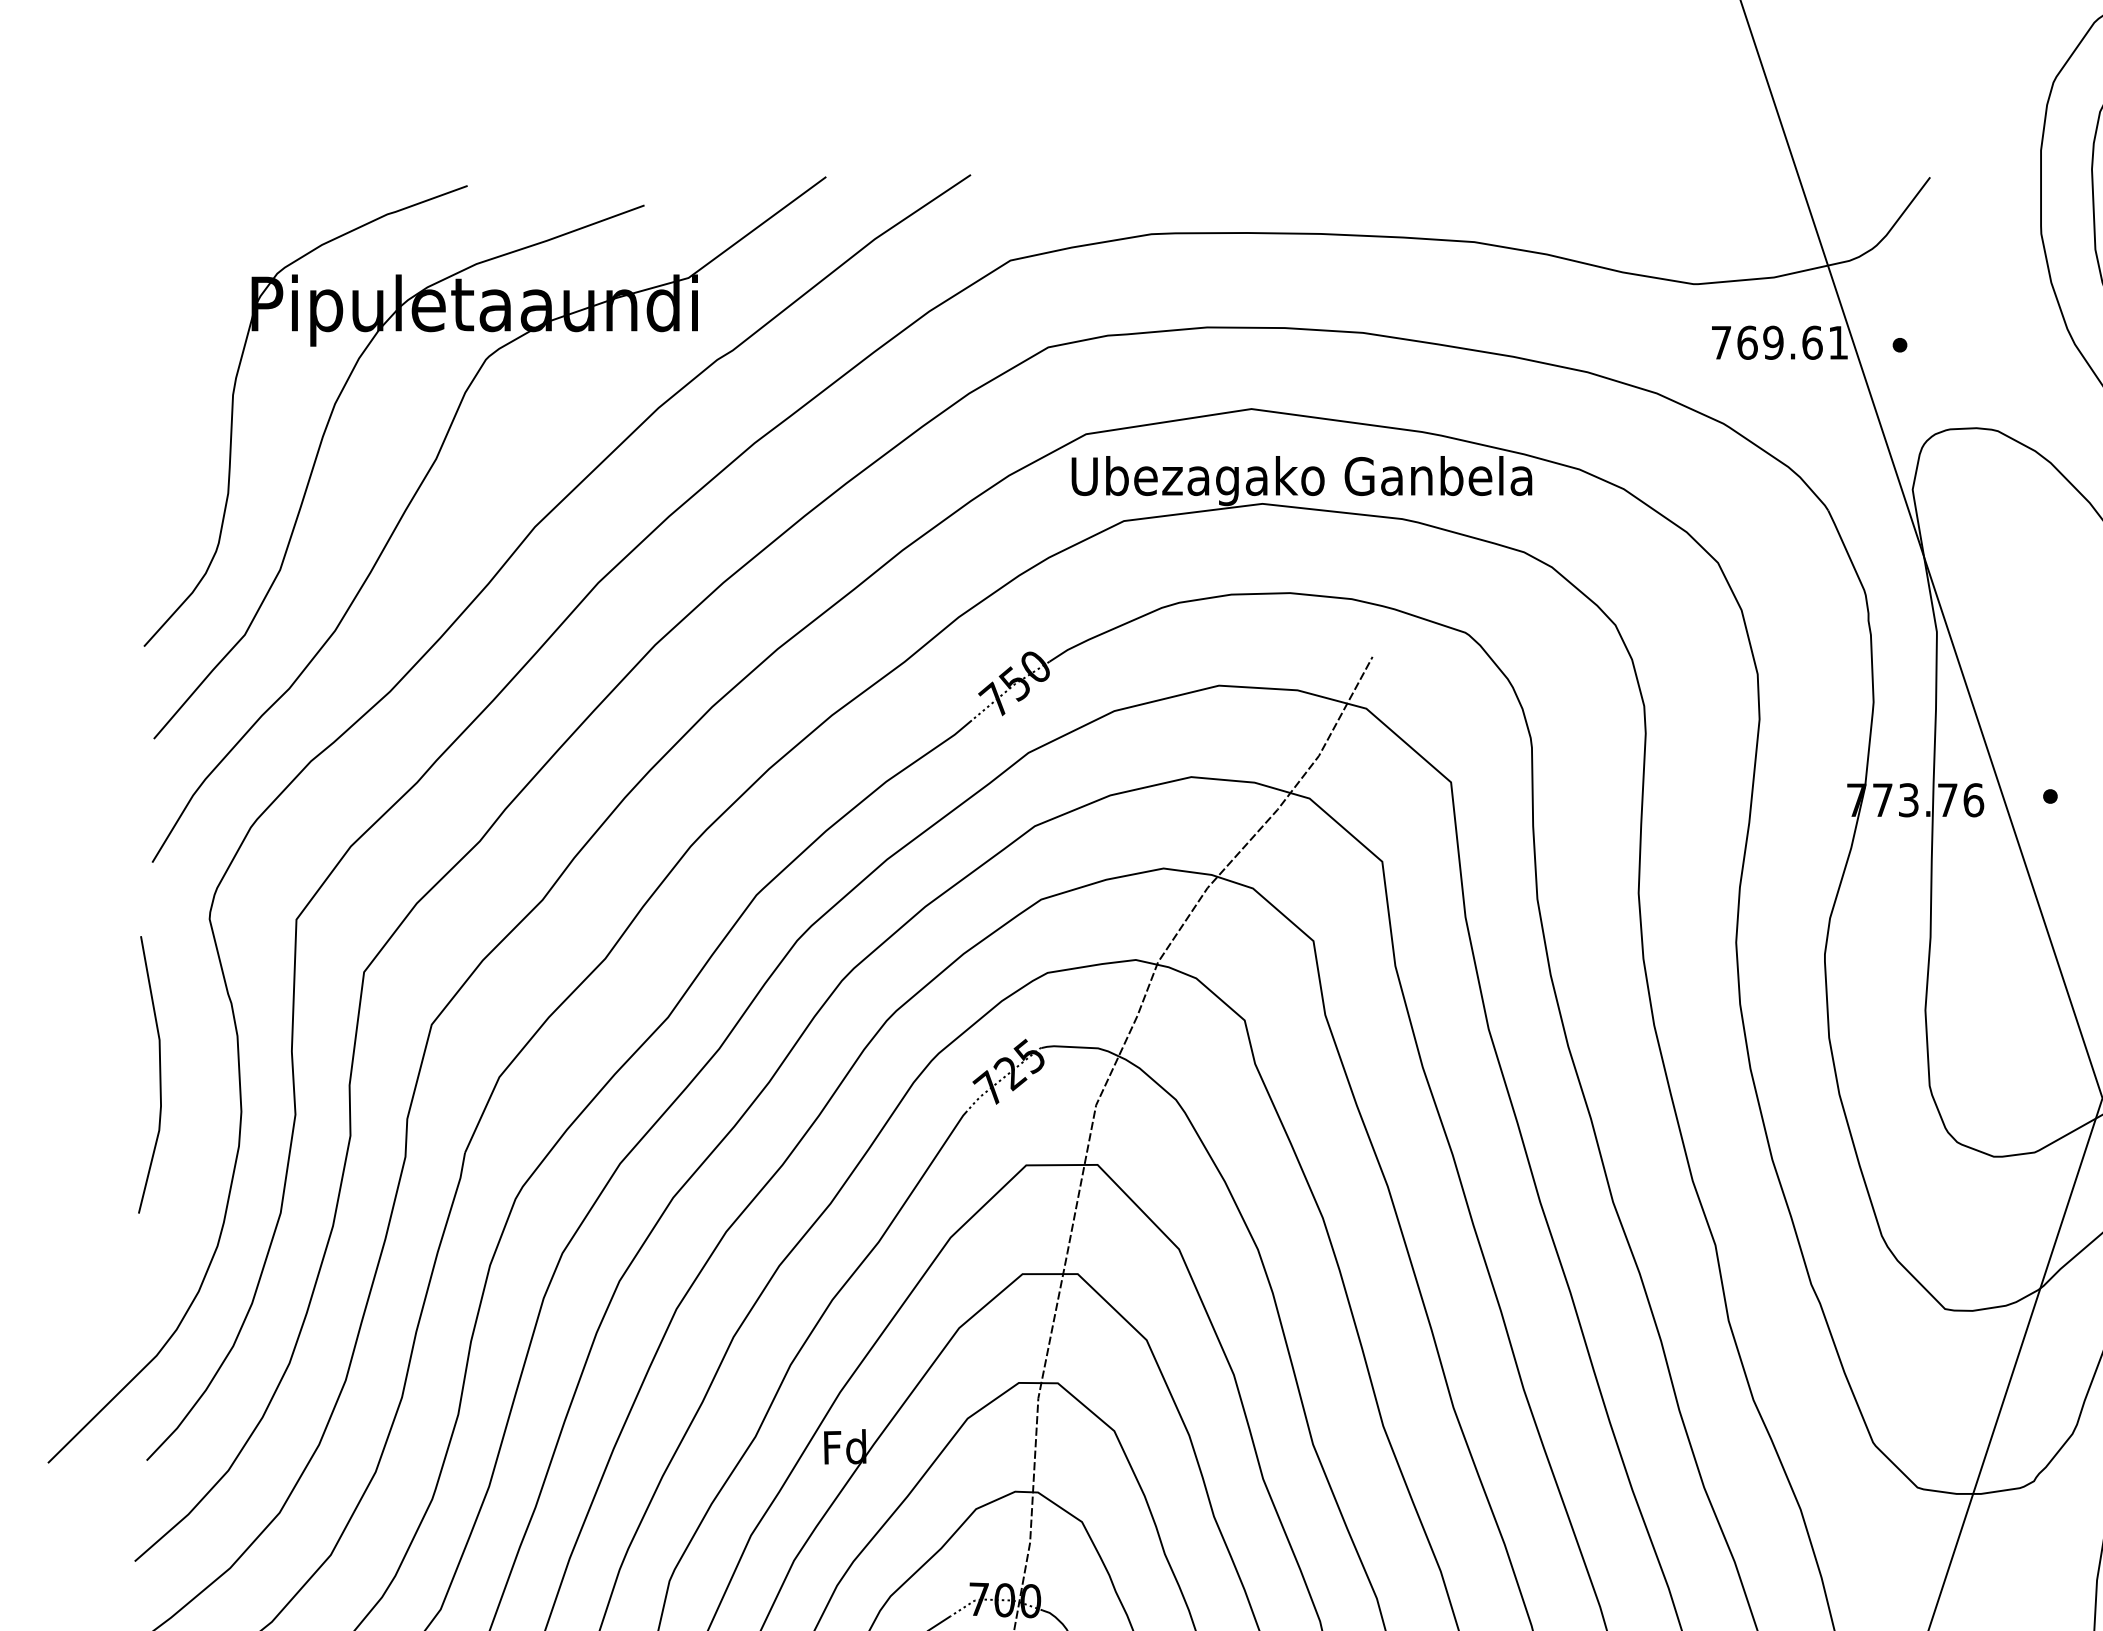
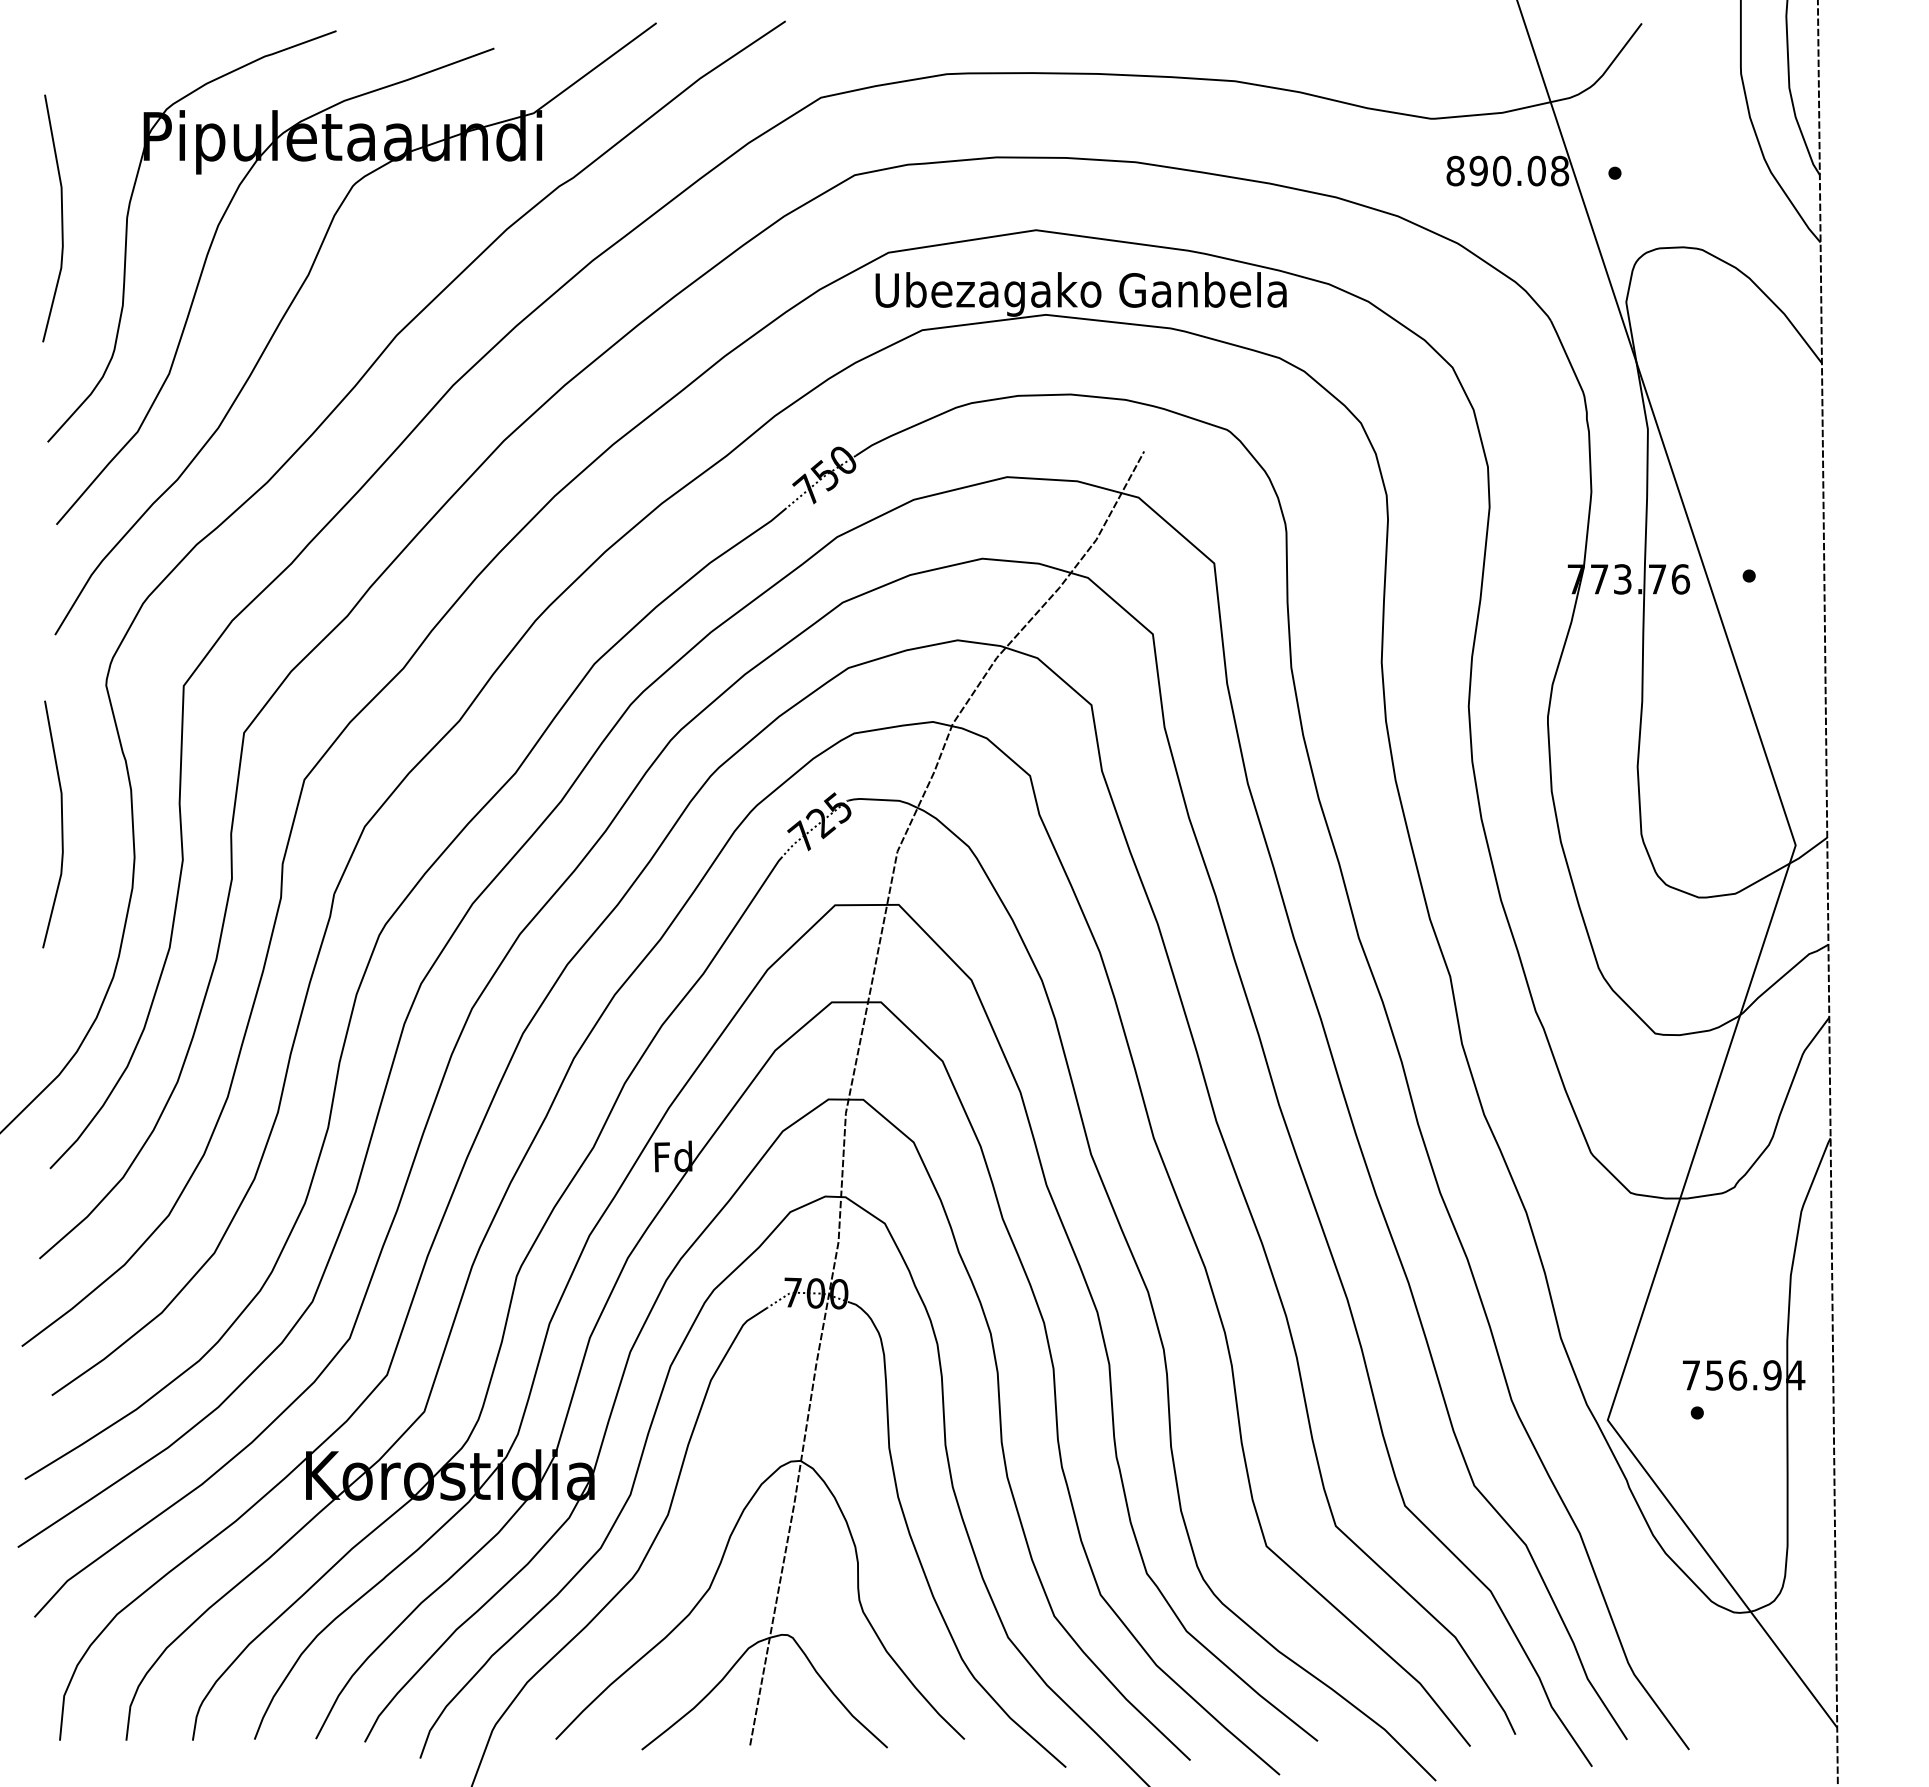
text: (1779, 342) -> (1507, 170), 769.61 -> 890.08
curve: (159, 395) -> (61, 218), added

